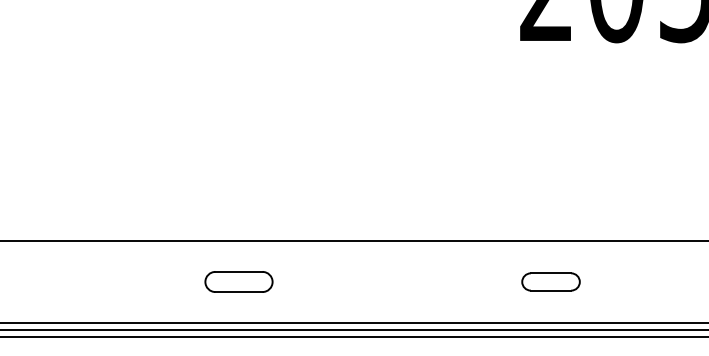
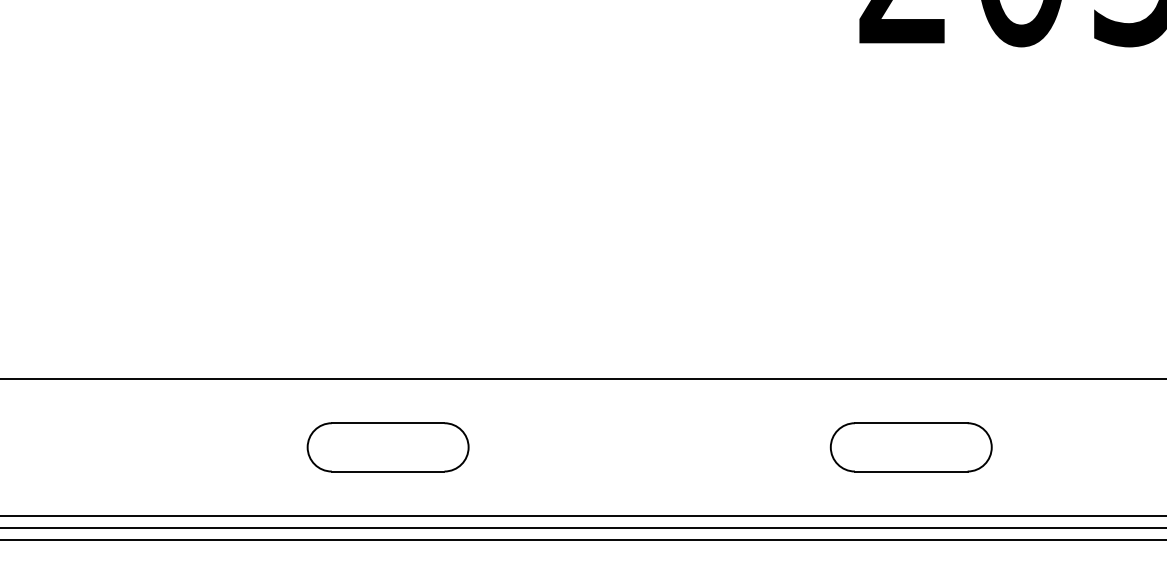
part: (238, 281) -> (387, 446), size x1.43
part: (550, 281) -> (910, 446), size x1.67

